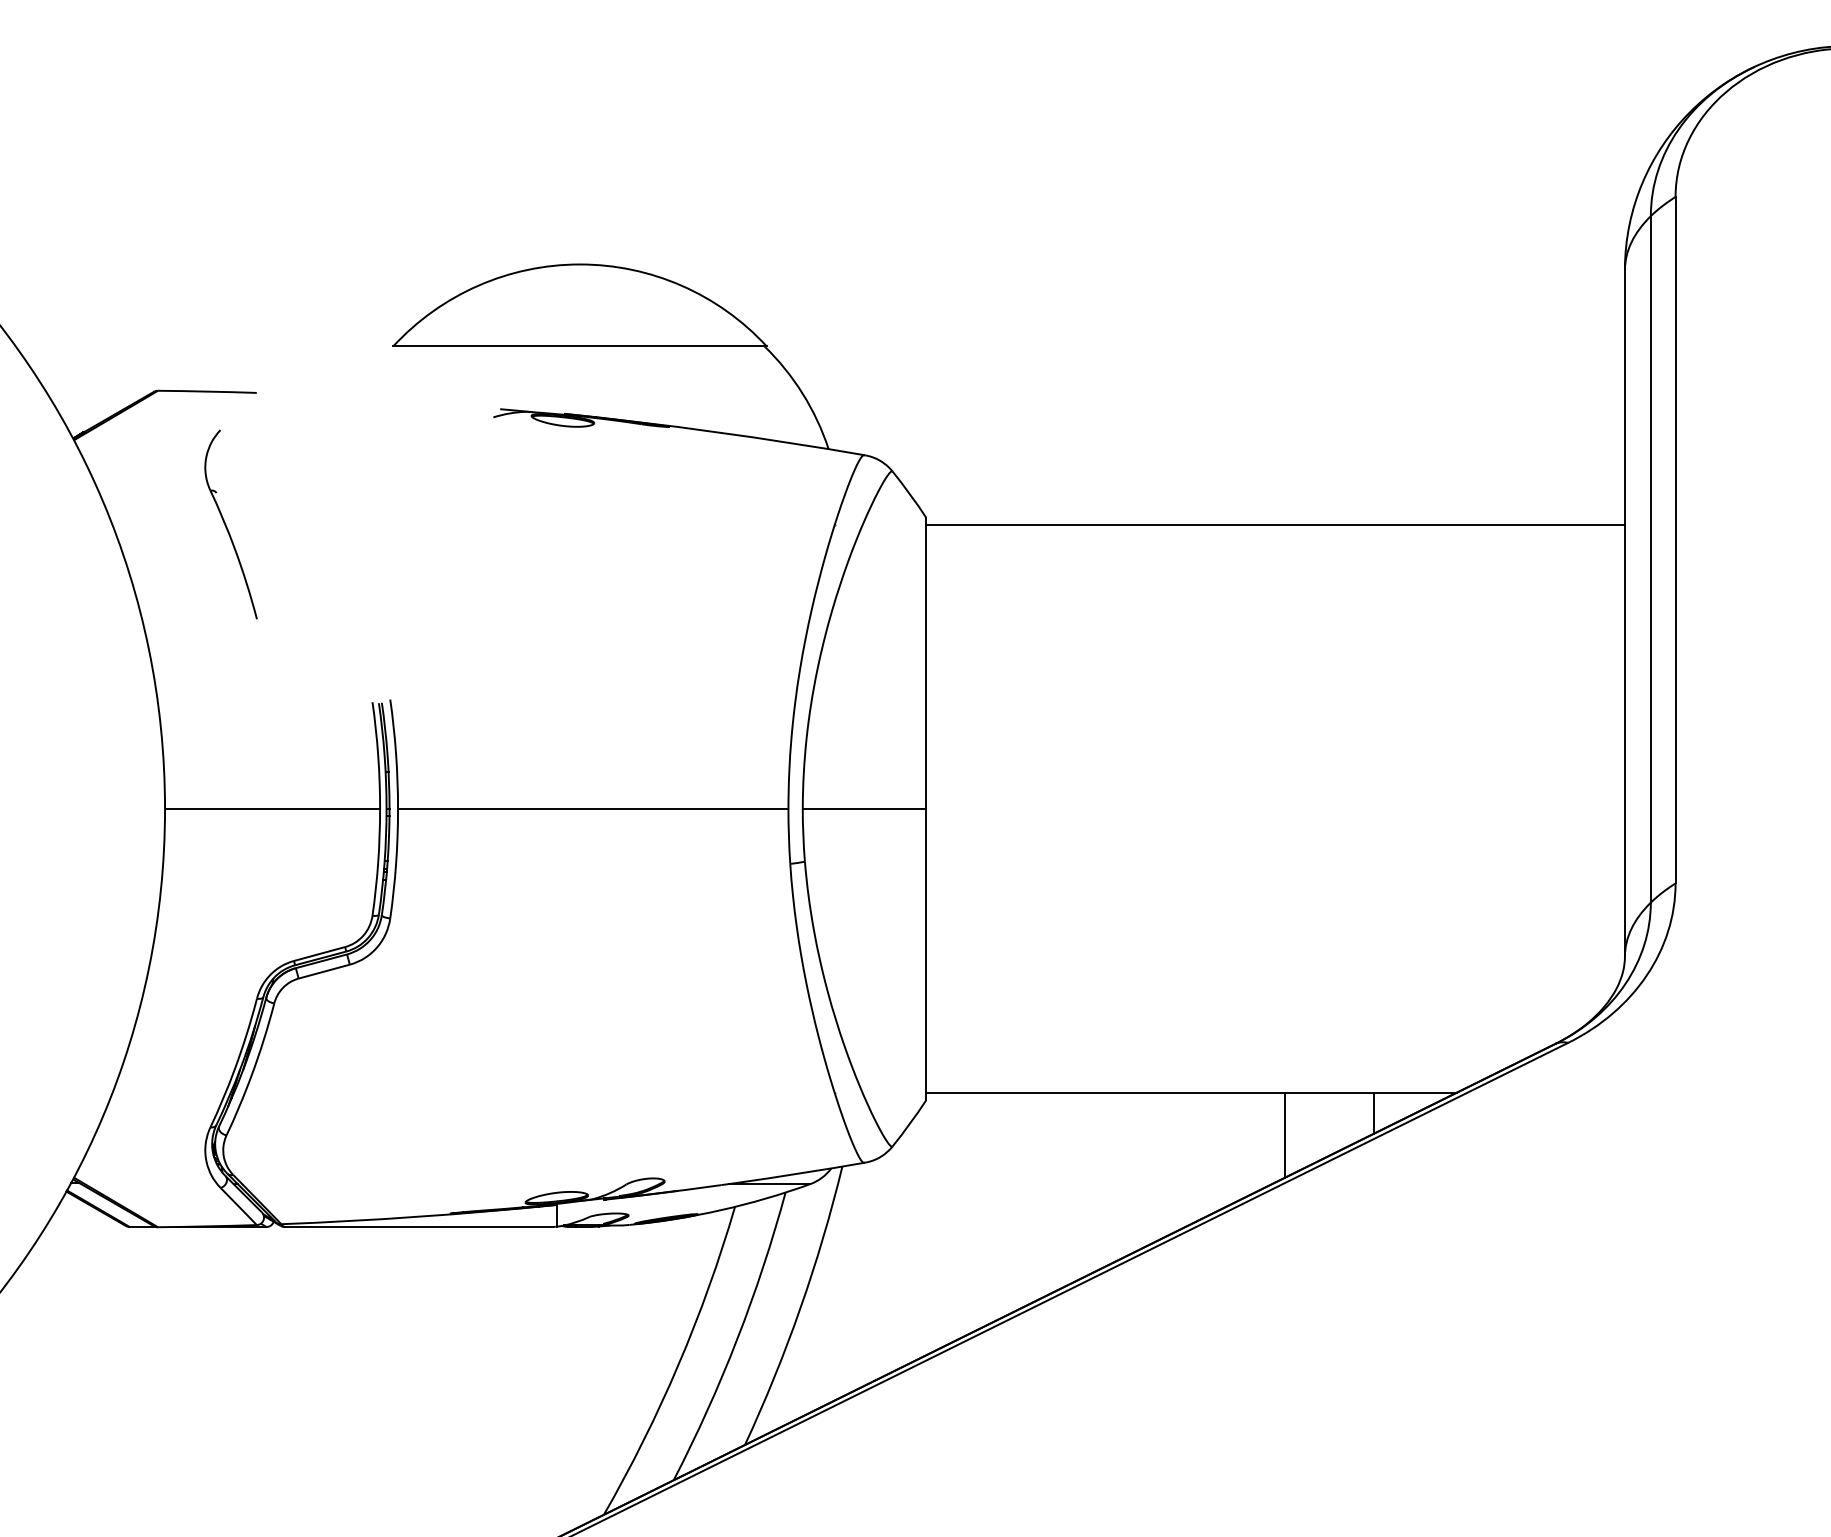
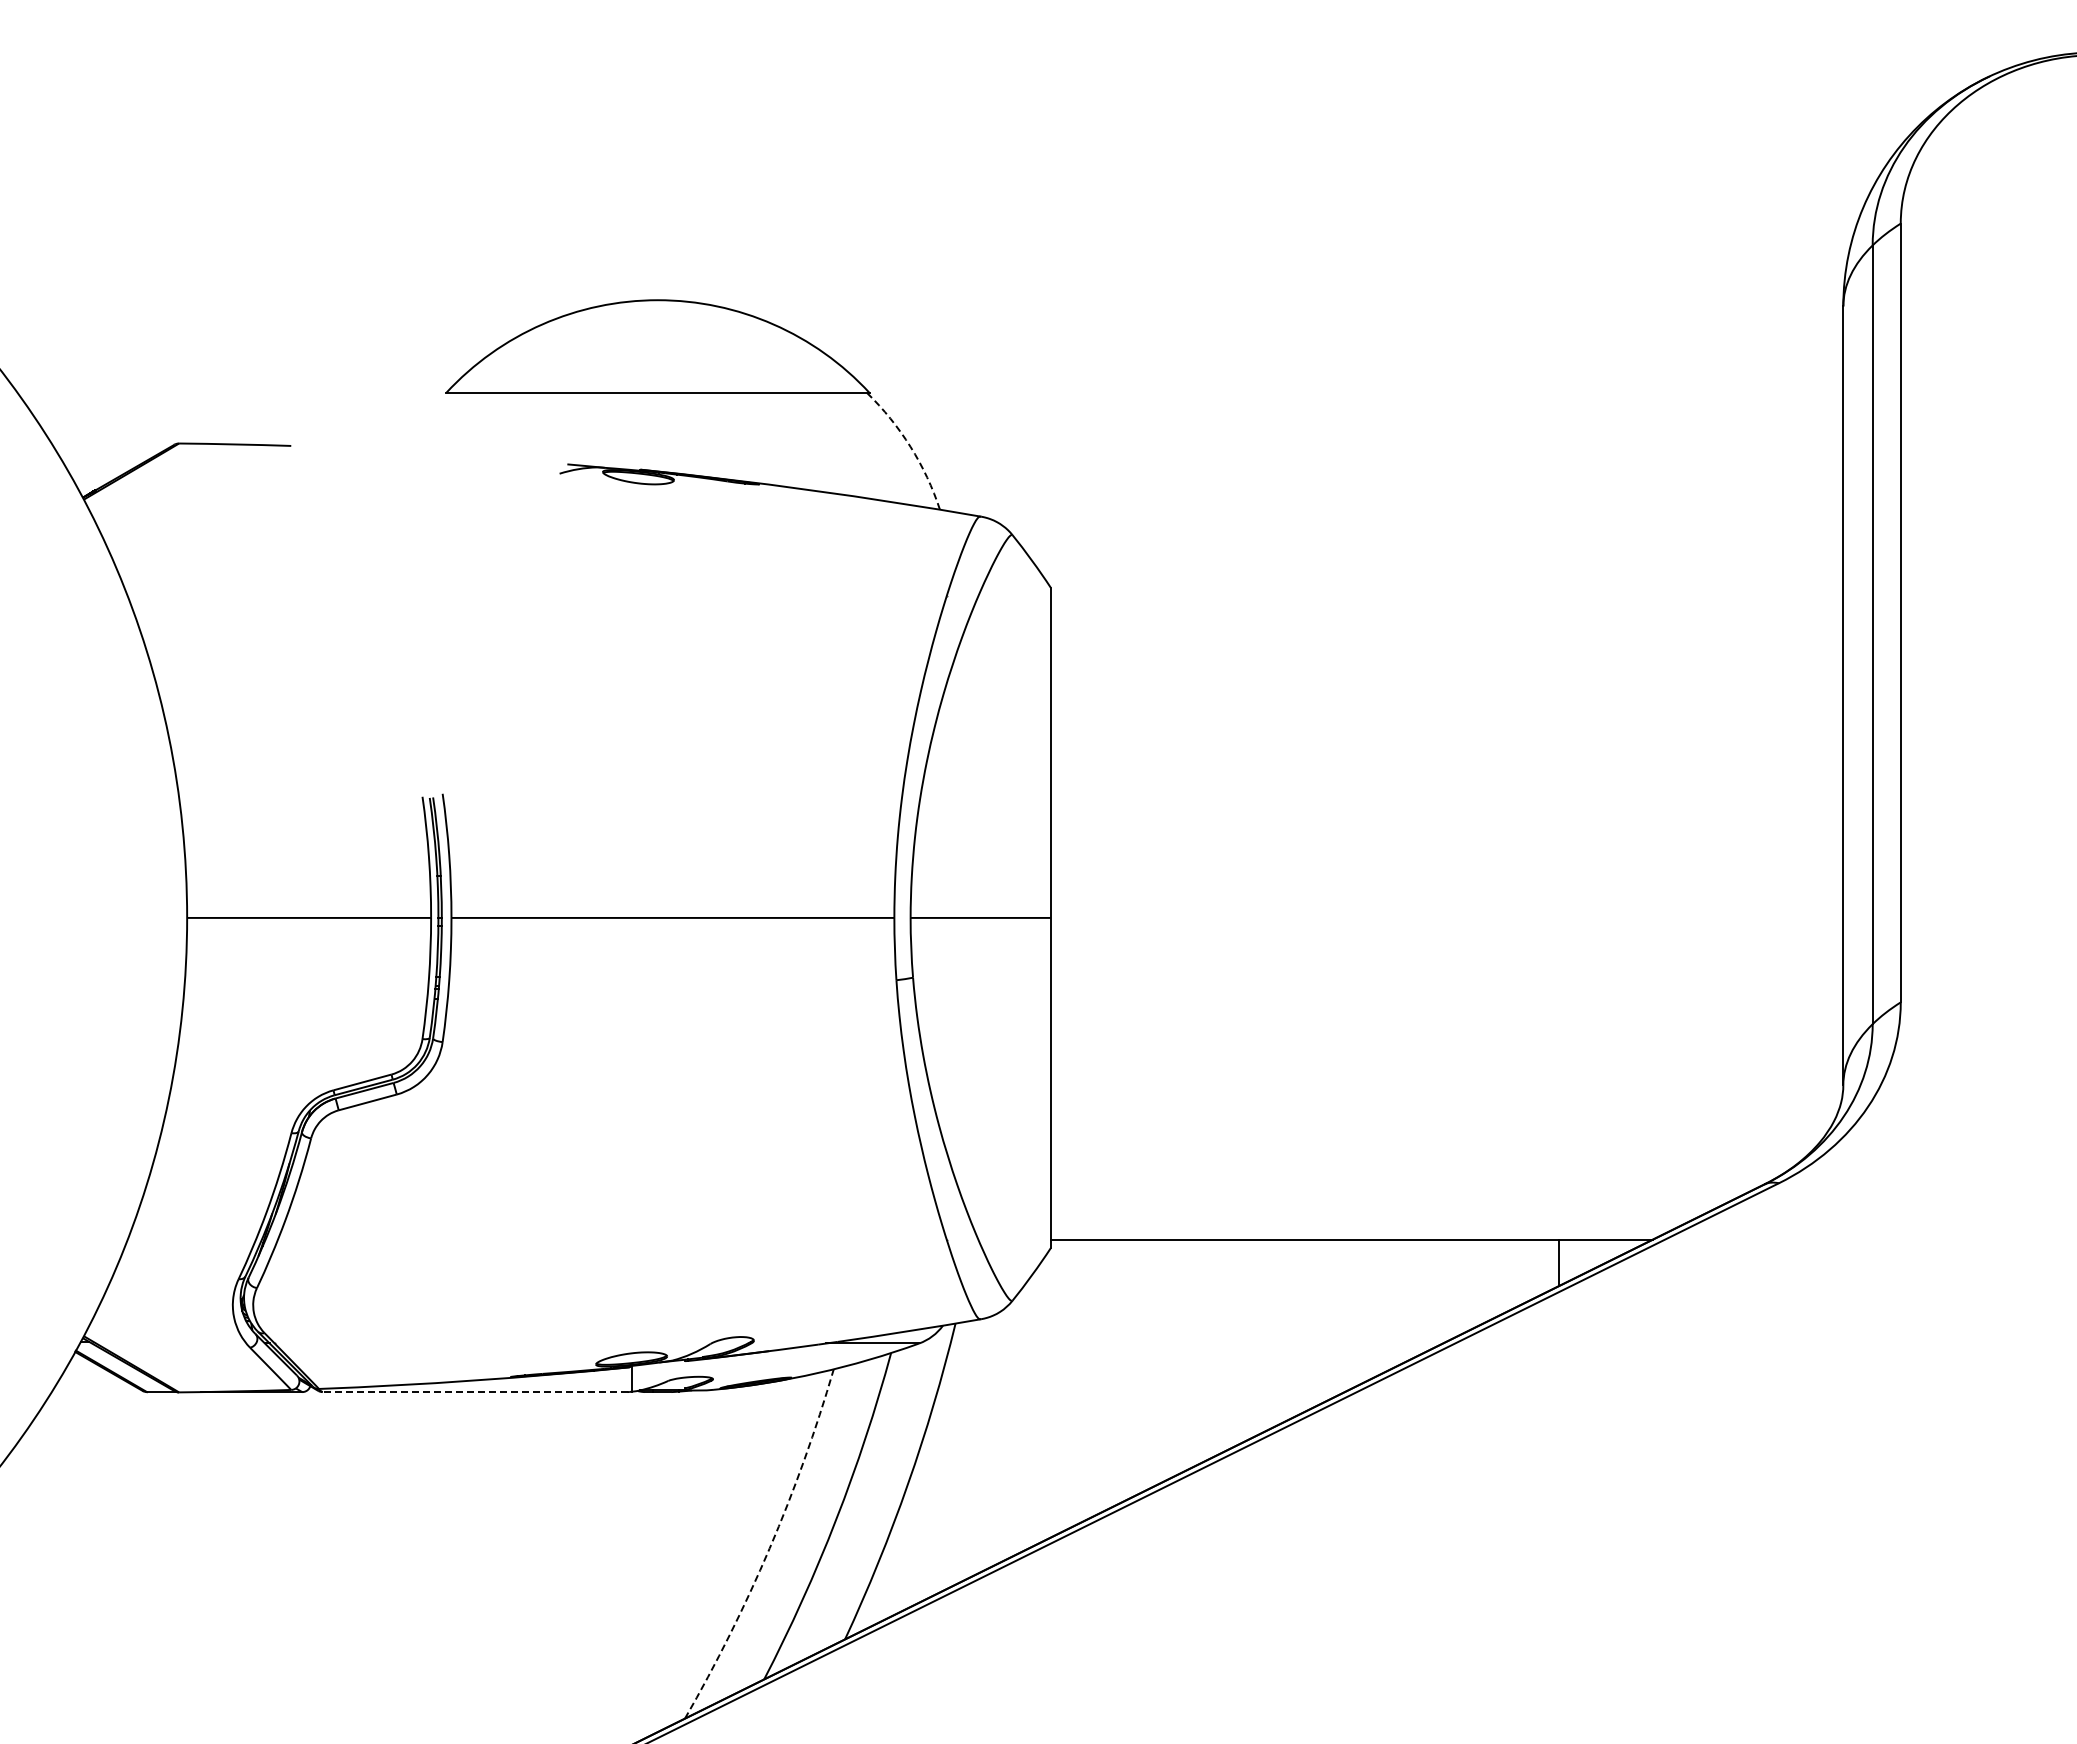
arc: (802, 393) -> (910, 446), solid -> dashed
part: (230, 523) -> (261, 594), removed
line: (1275, 525) -> (1446, 596), removed
line: (1284, 1134) -> (1457, 1287), removed
line: (419, 1227) -> (475, 1392), solid -> dashed
arc: (678, 1364) -> (769, 1548), solid -> dashed

